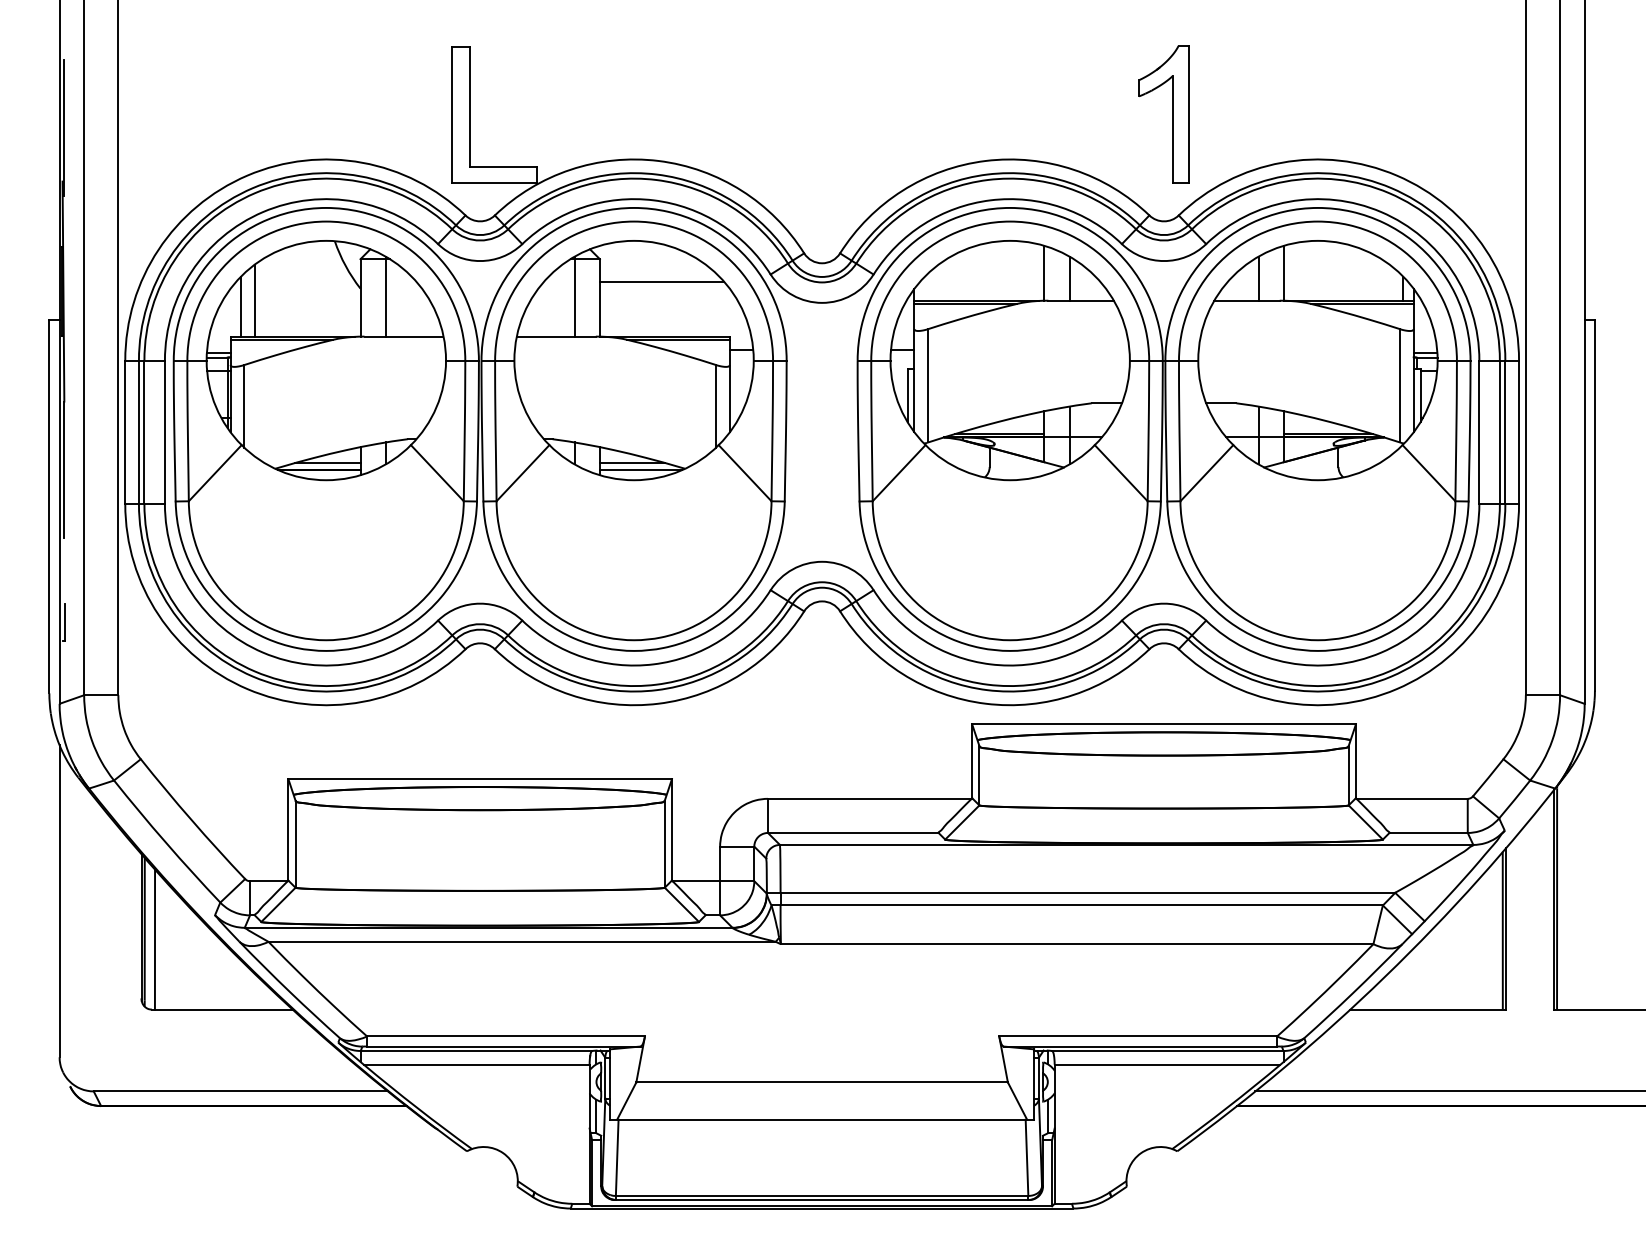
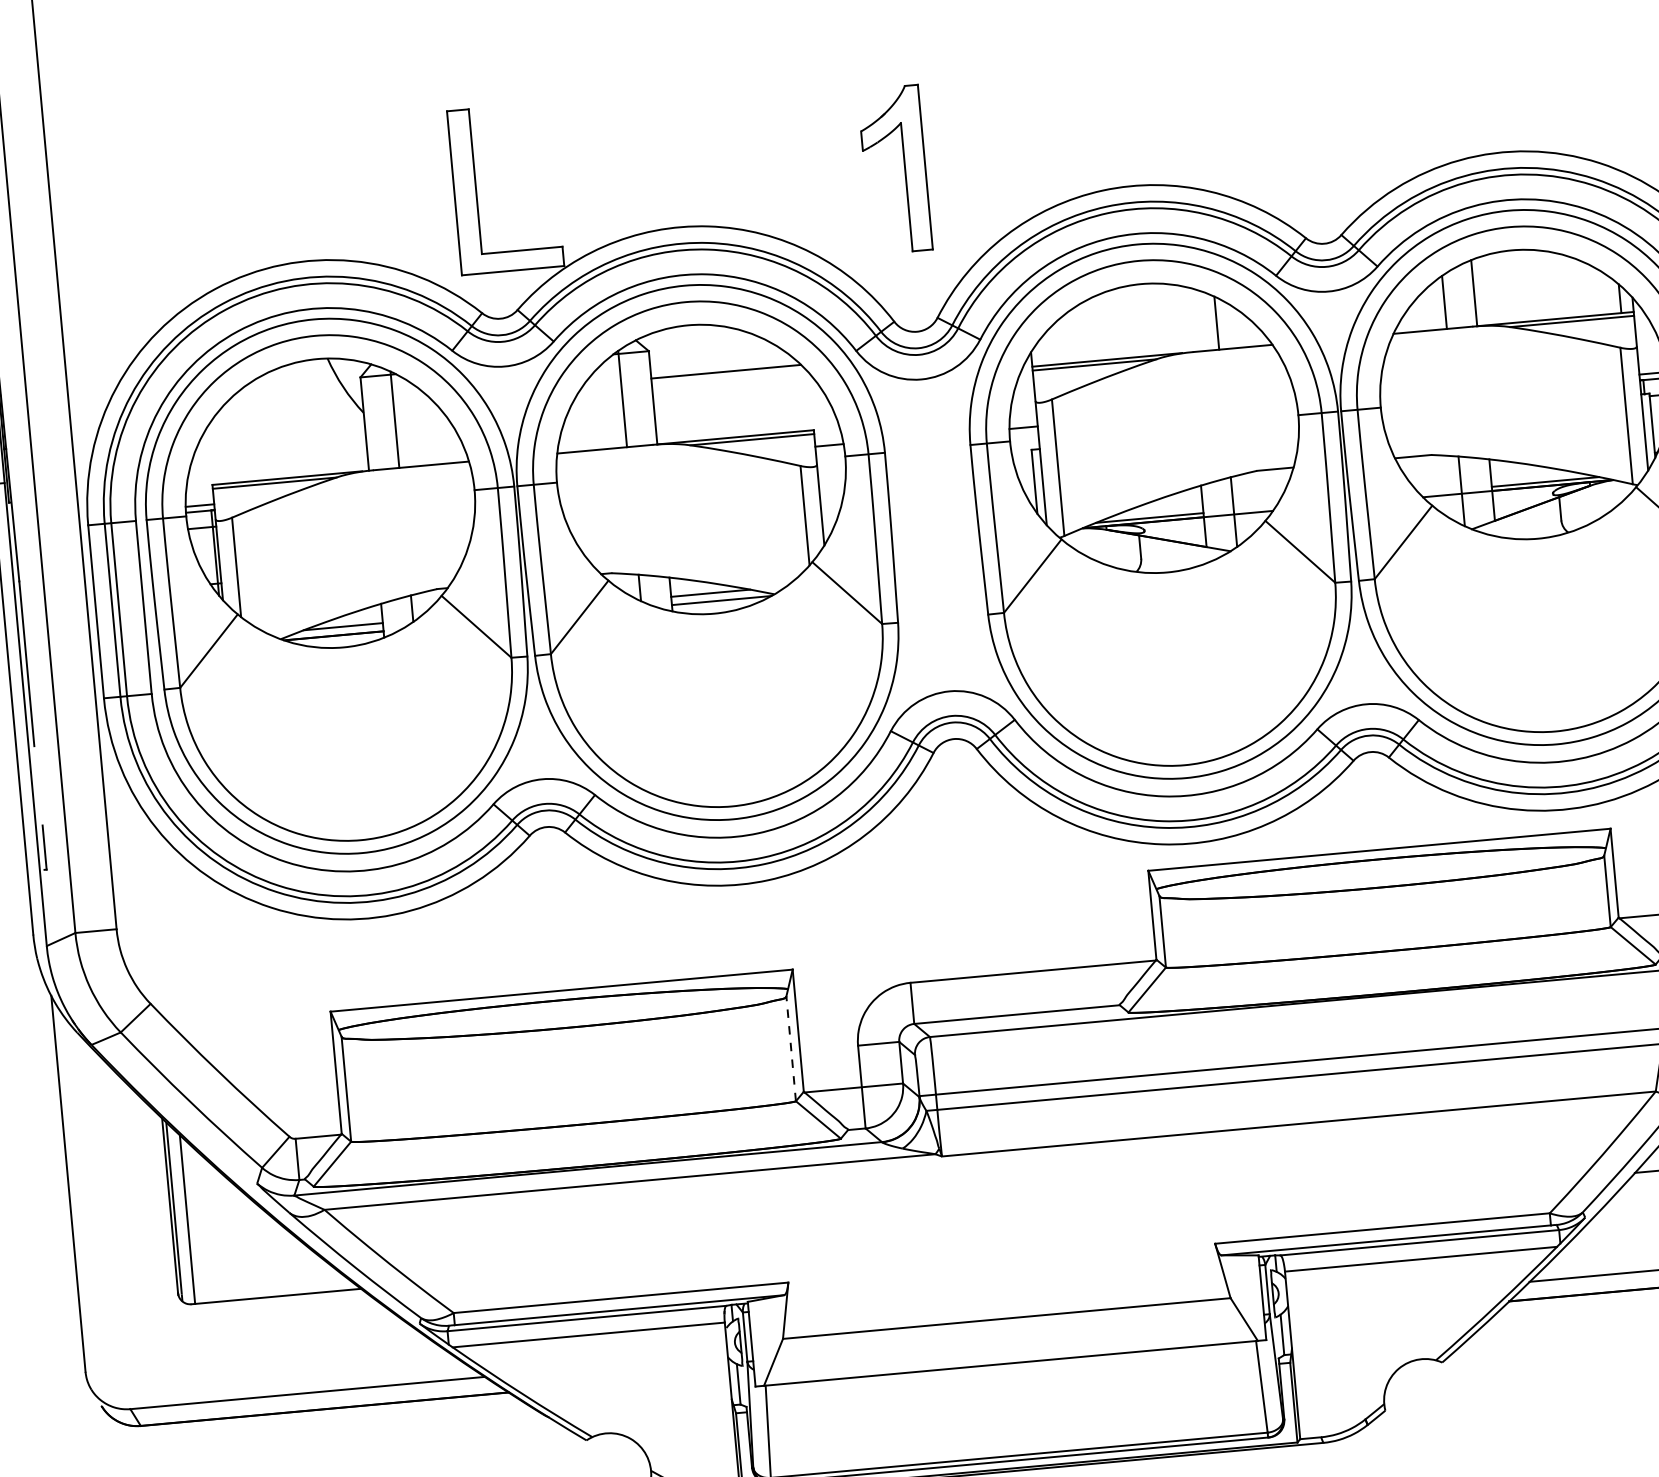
part: (1172, 114) -> (905, 169), moved
line: (1044, 272) -> (1185, 318), removed
line: (254, 300) -> (237, 438), removed
line: (240, 306) -> (221, 447), removed
line: (664, 844) -> (790, 1049), solid -> dashed

